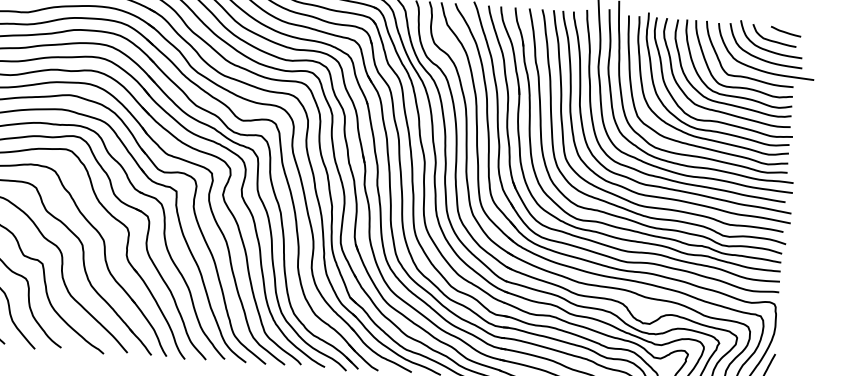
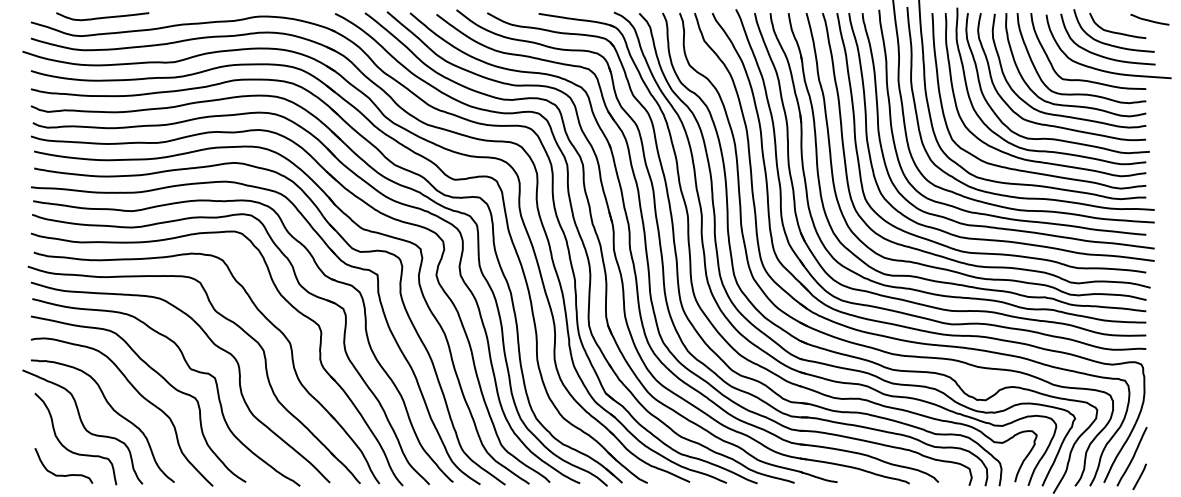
curve: (785, 31) -> (1149, 19), moved

